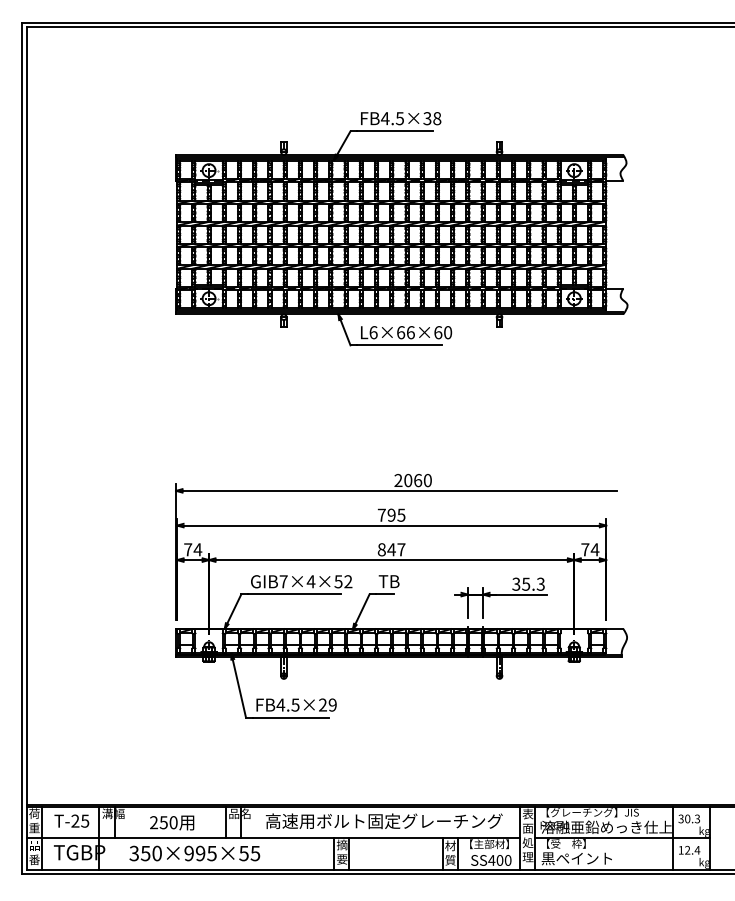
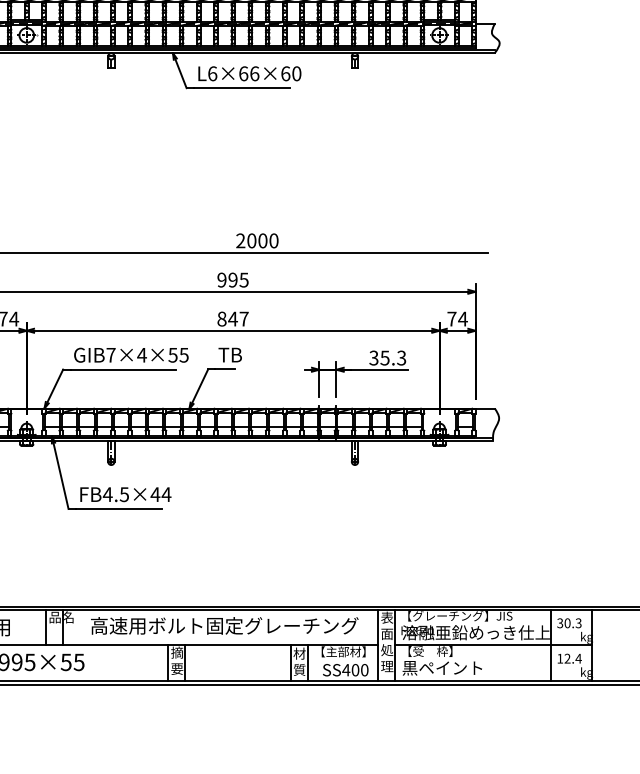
text: (418, 480) -> (263, 240), 2060 -> 2000
text: (381, 514) -> (221, 279), 795 -> 995
text: (348, 581) -> (184, 354), GIB7×4×52 -> GIB7×4×55
text: (327, 704) -> (160, 493), FB4.5×29 -> FB4.5×44

